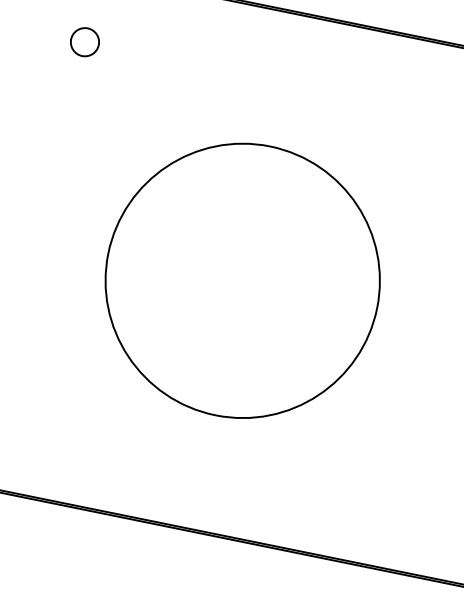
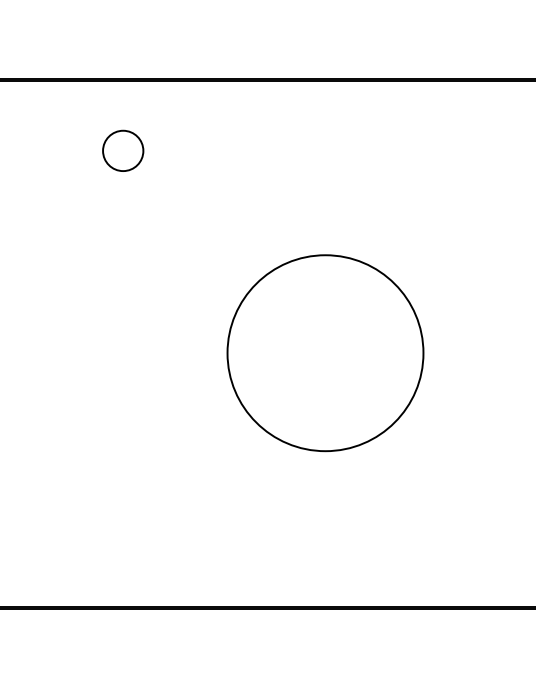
circle: (85, 41) -> (123, 150), size x1.43
circle: (242, 281) -> (325, 353), size x0.71

